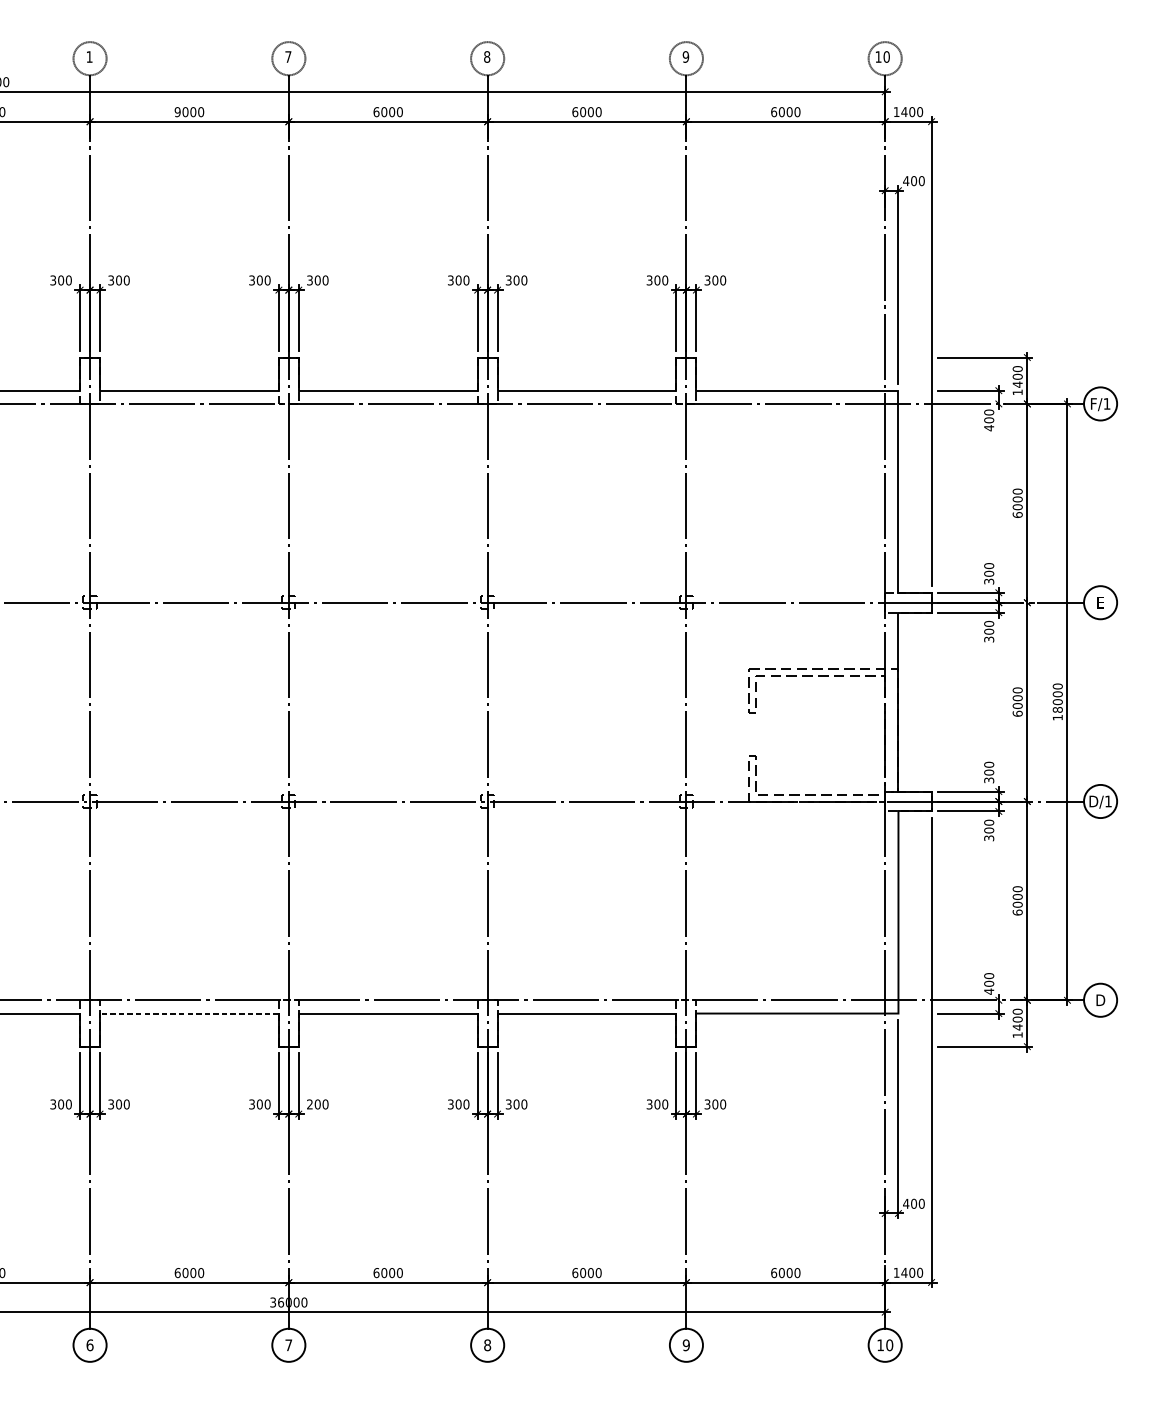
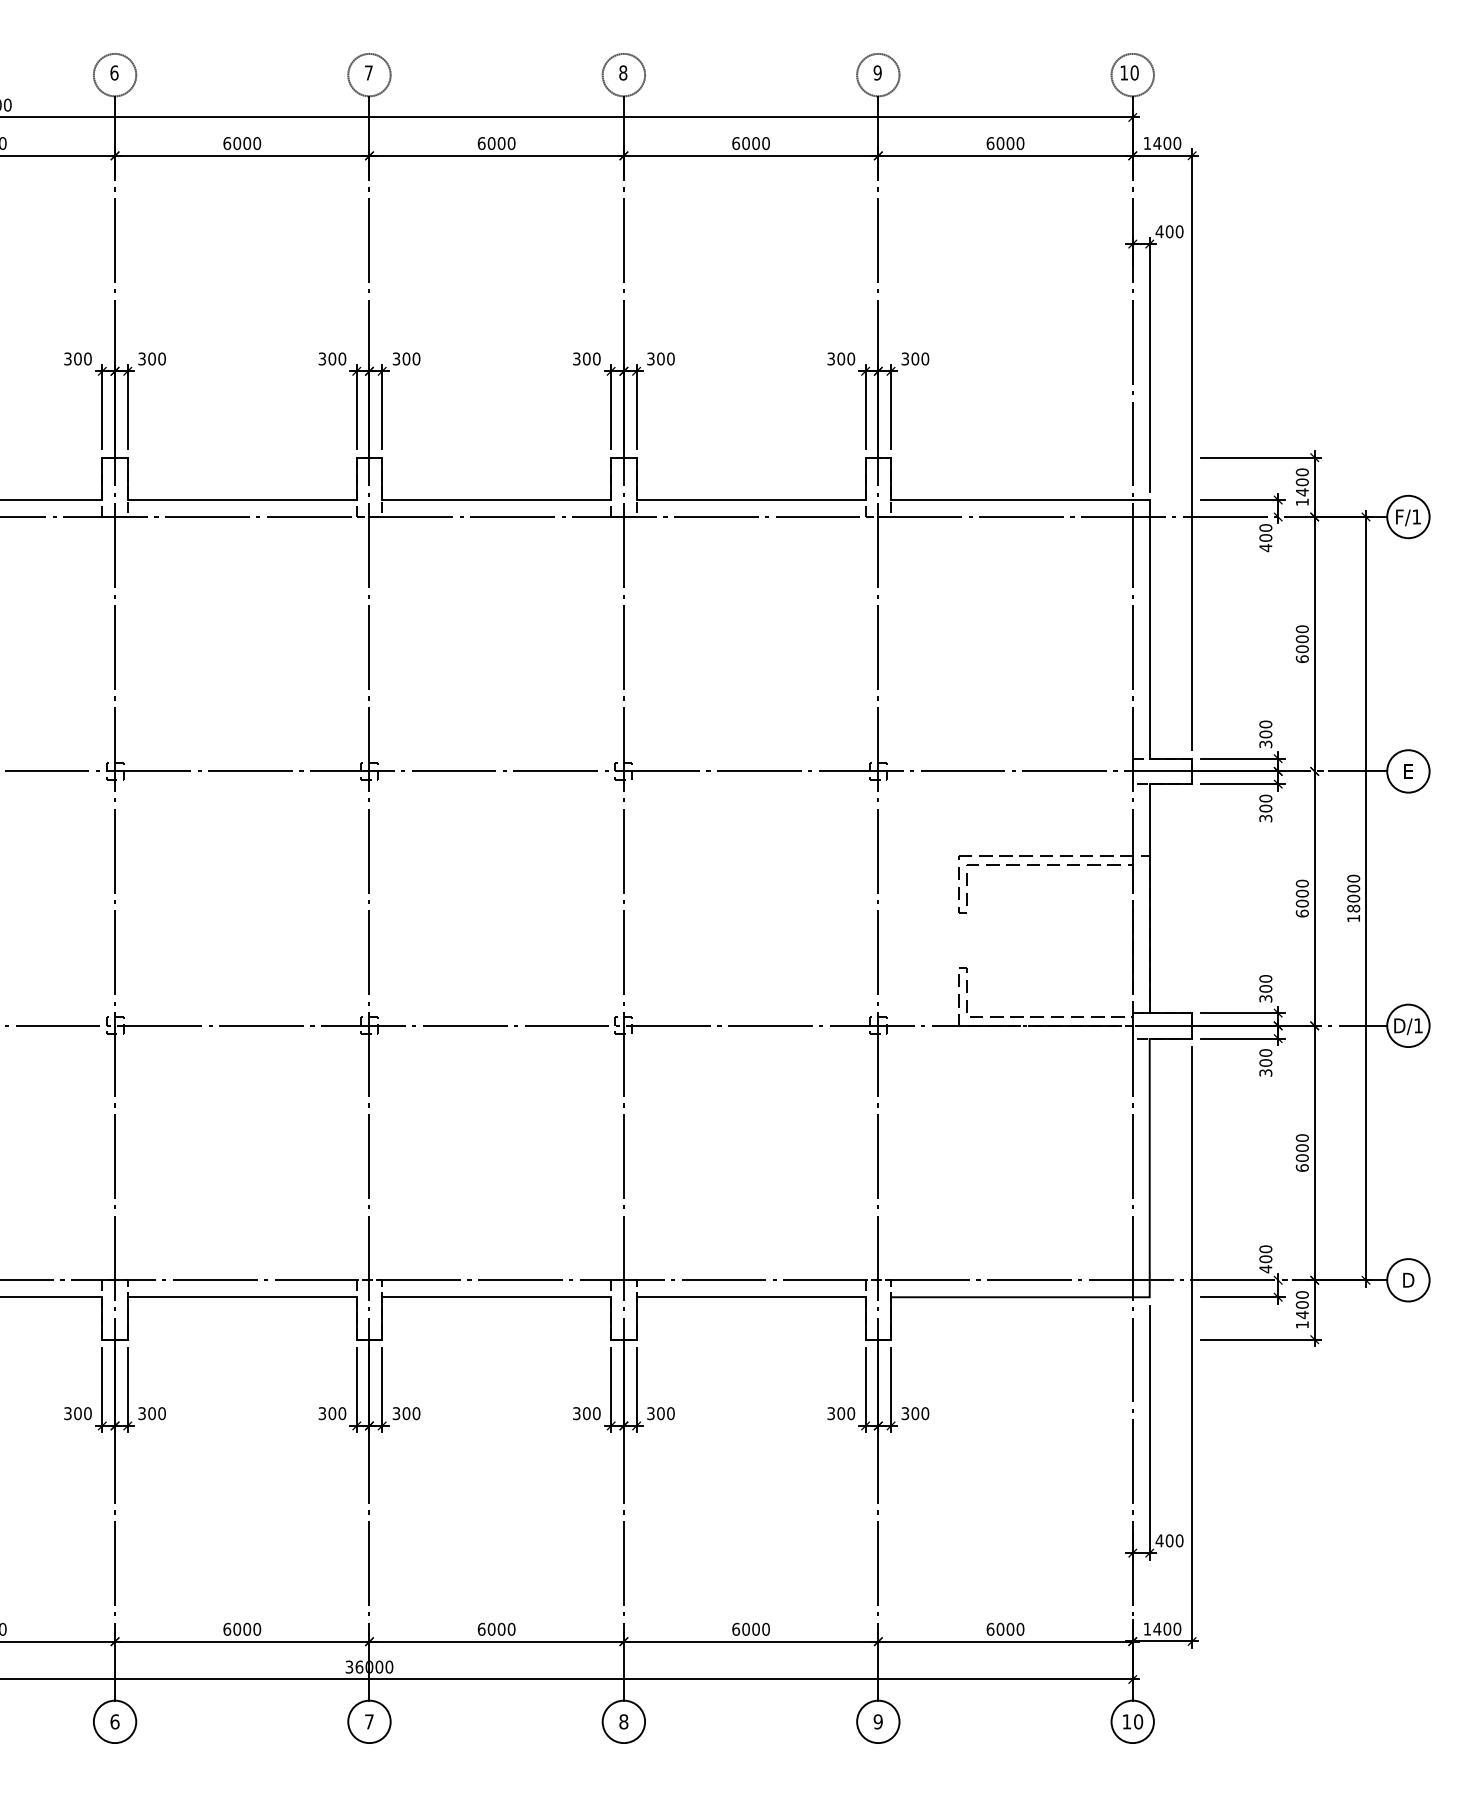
text: (89, 56) -> (114, 72), 1 -> 6
text: (177, 112) -> (227, 143), 9000 -> 6000
line: (188, 1013) -> (241, 1297), dashed -> solid
text: (309, 1104) -> (396, 1413), 200 -> 300

